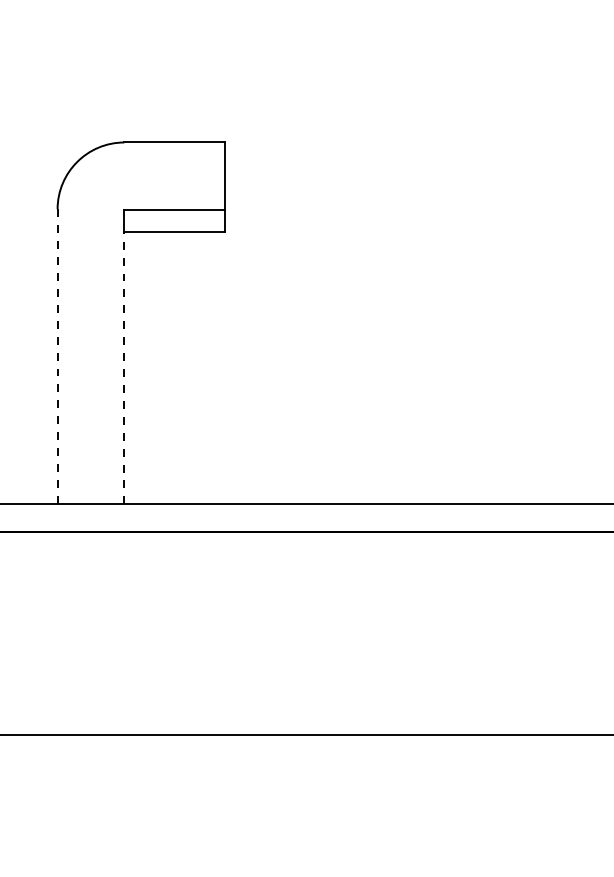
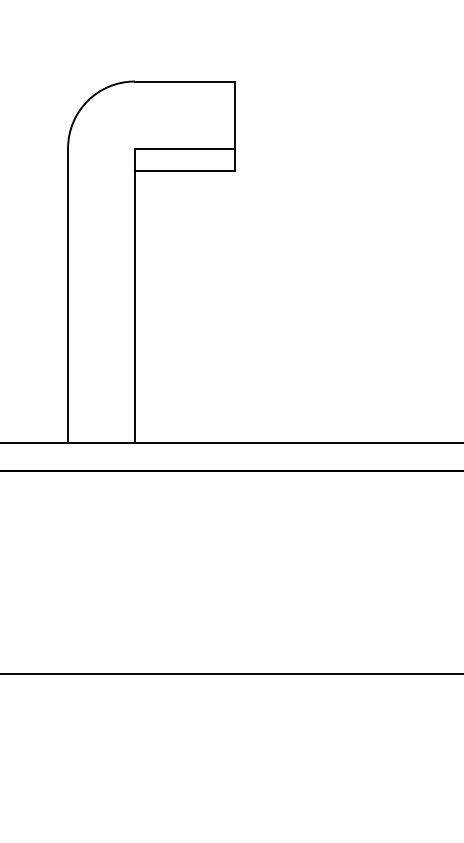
line: (57, 356) -> (67, 295), dashed -> solid
line: (124, 367) -> (134, 306), dashed -> solid

